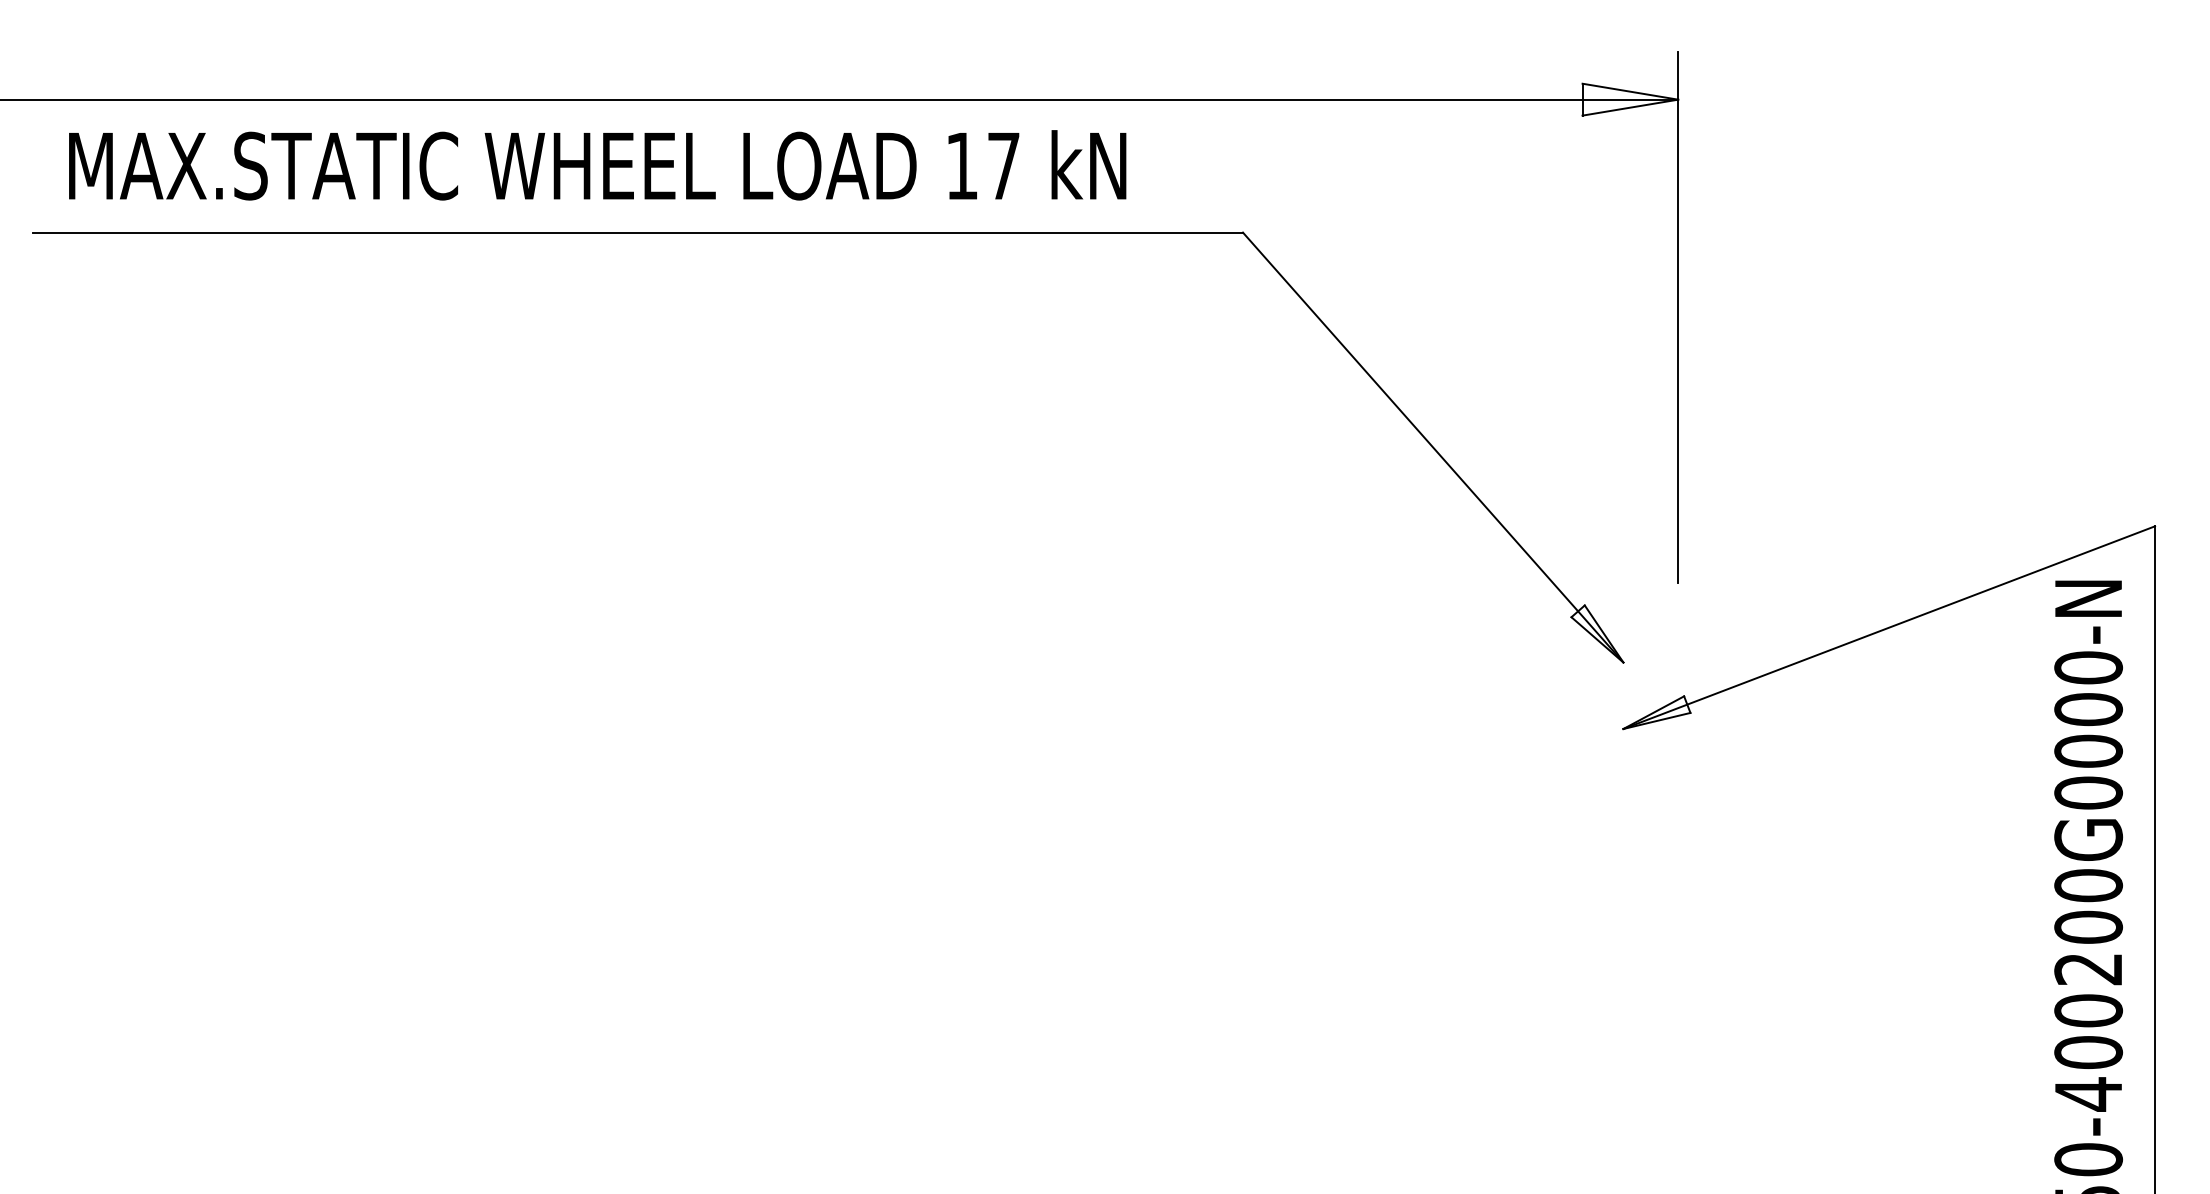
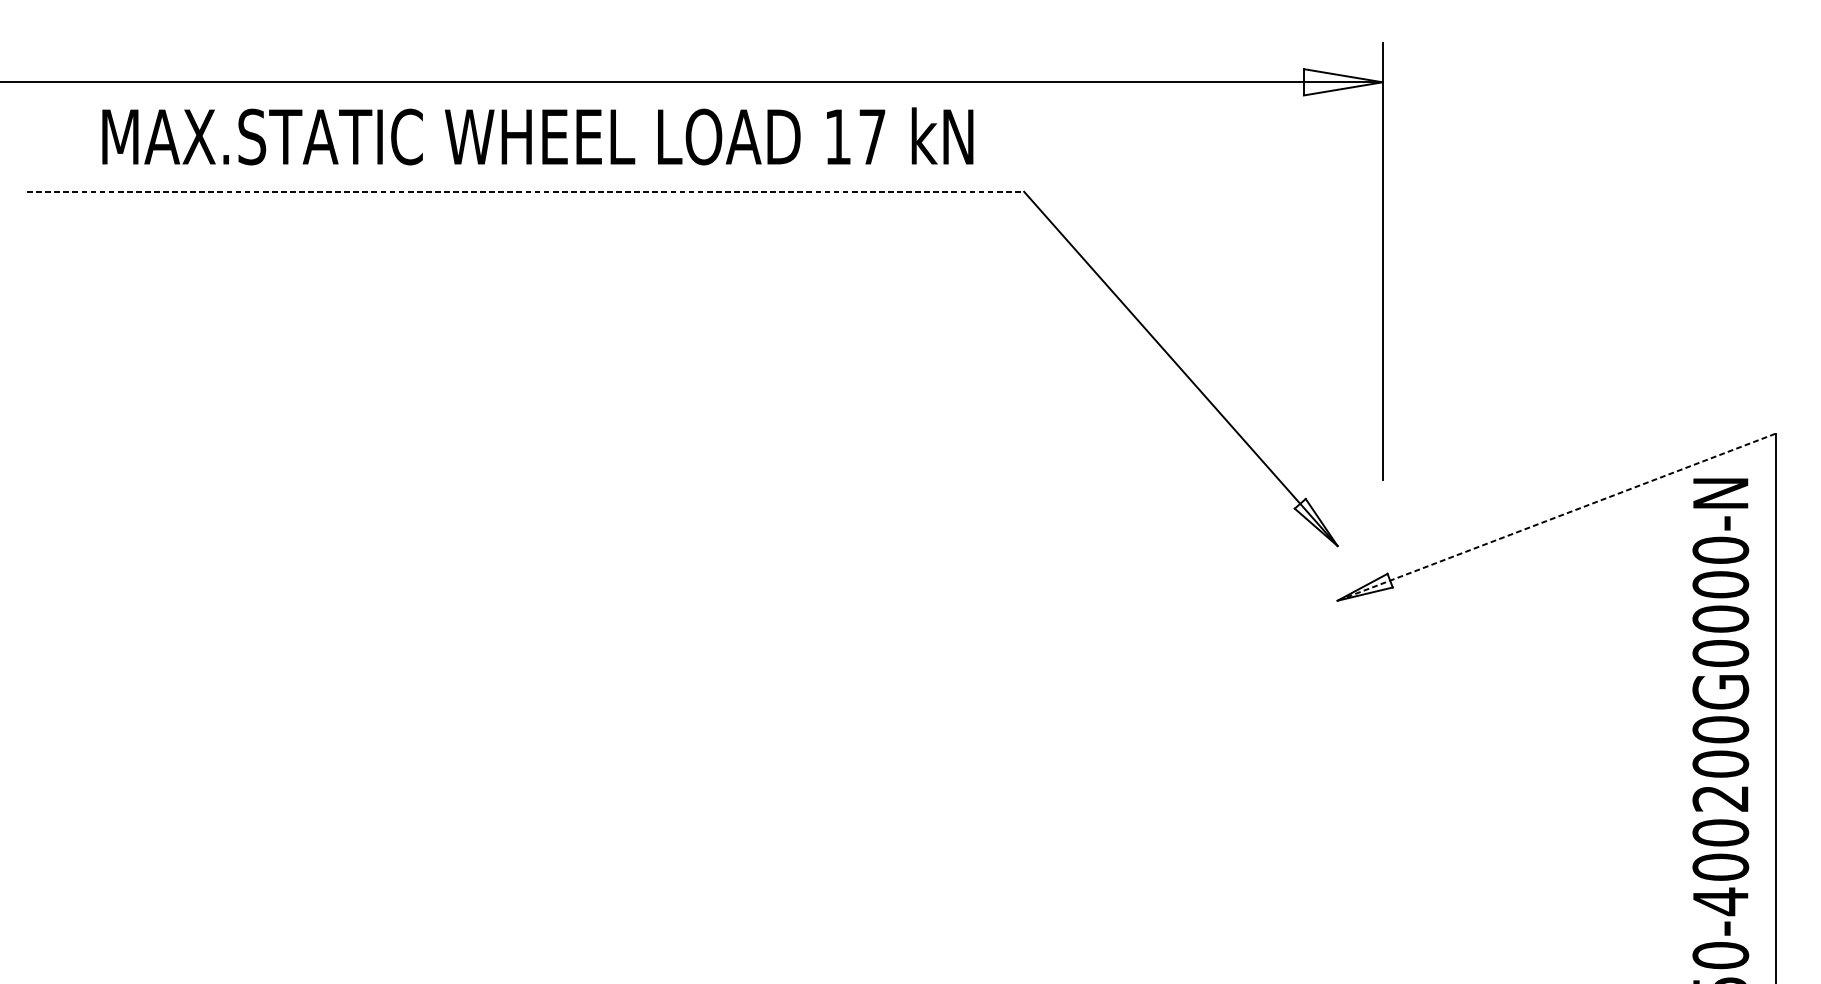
text: (597, 165) -> (537, 136), moved
line: (638, 232) -> (526, 191), solid -> dashed
line: (1888, 627) -> (1555, 517), solid -> dashed

